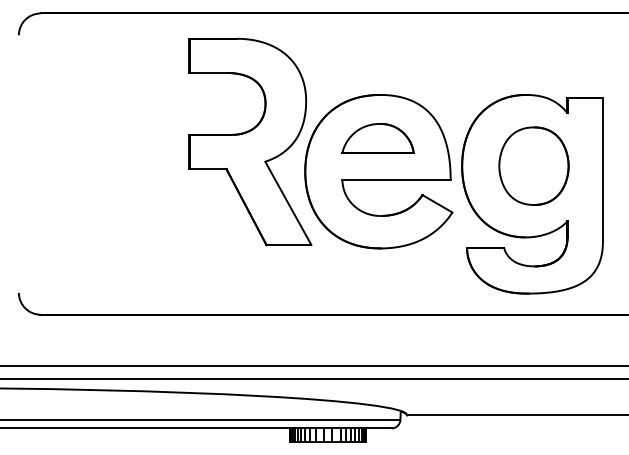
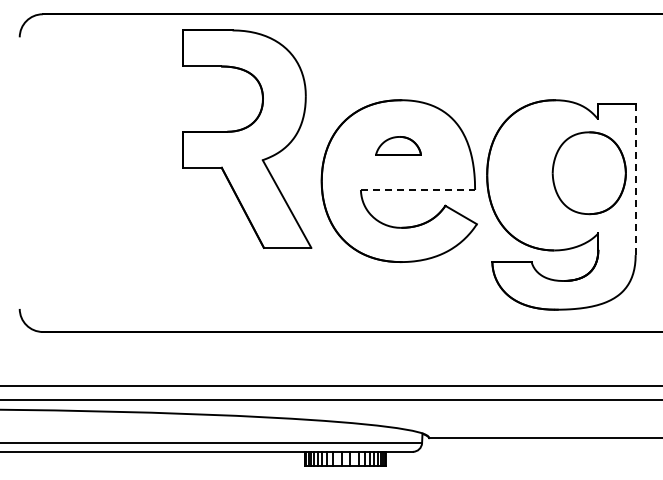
part: (377, 138) -> (397, 146), size x0.6
part: (250, 141) -> (247, 138), moved
part: (533, 165) -> (588, 172), moved
line: (602, 170) -> (635, 179), solid -> dashed
line: (397, 180) -> (419, 190), solid -> dashed

